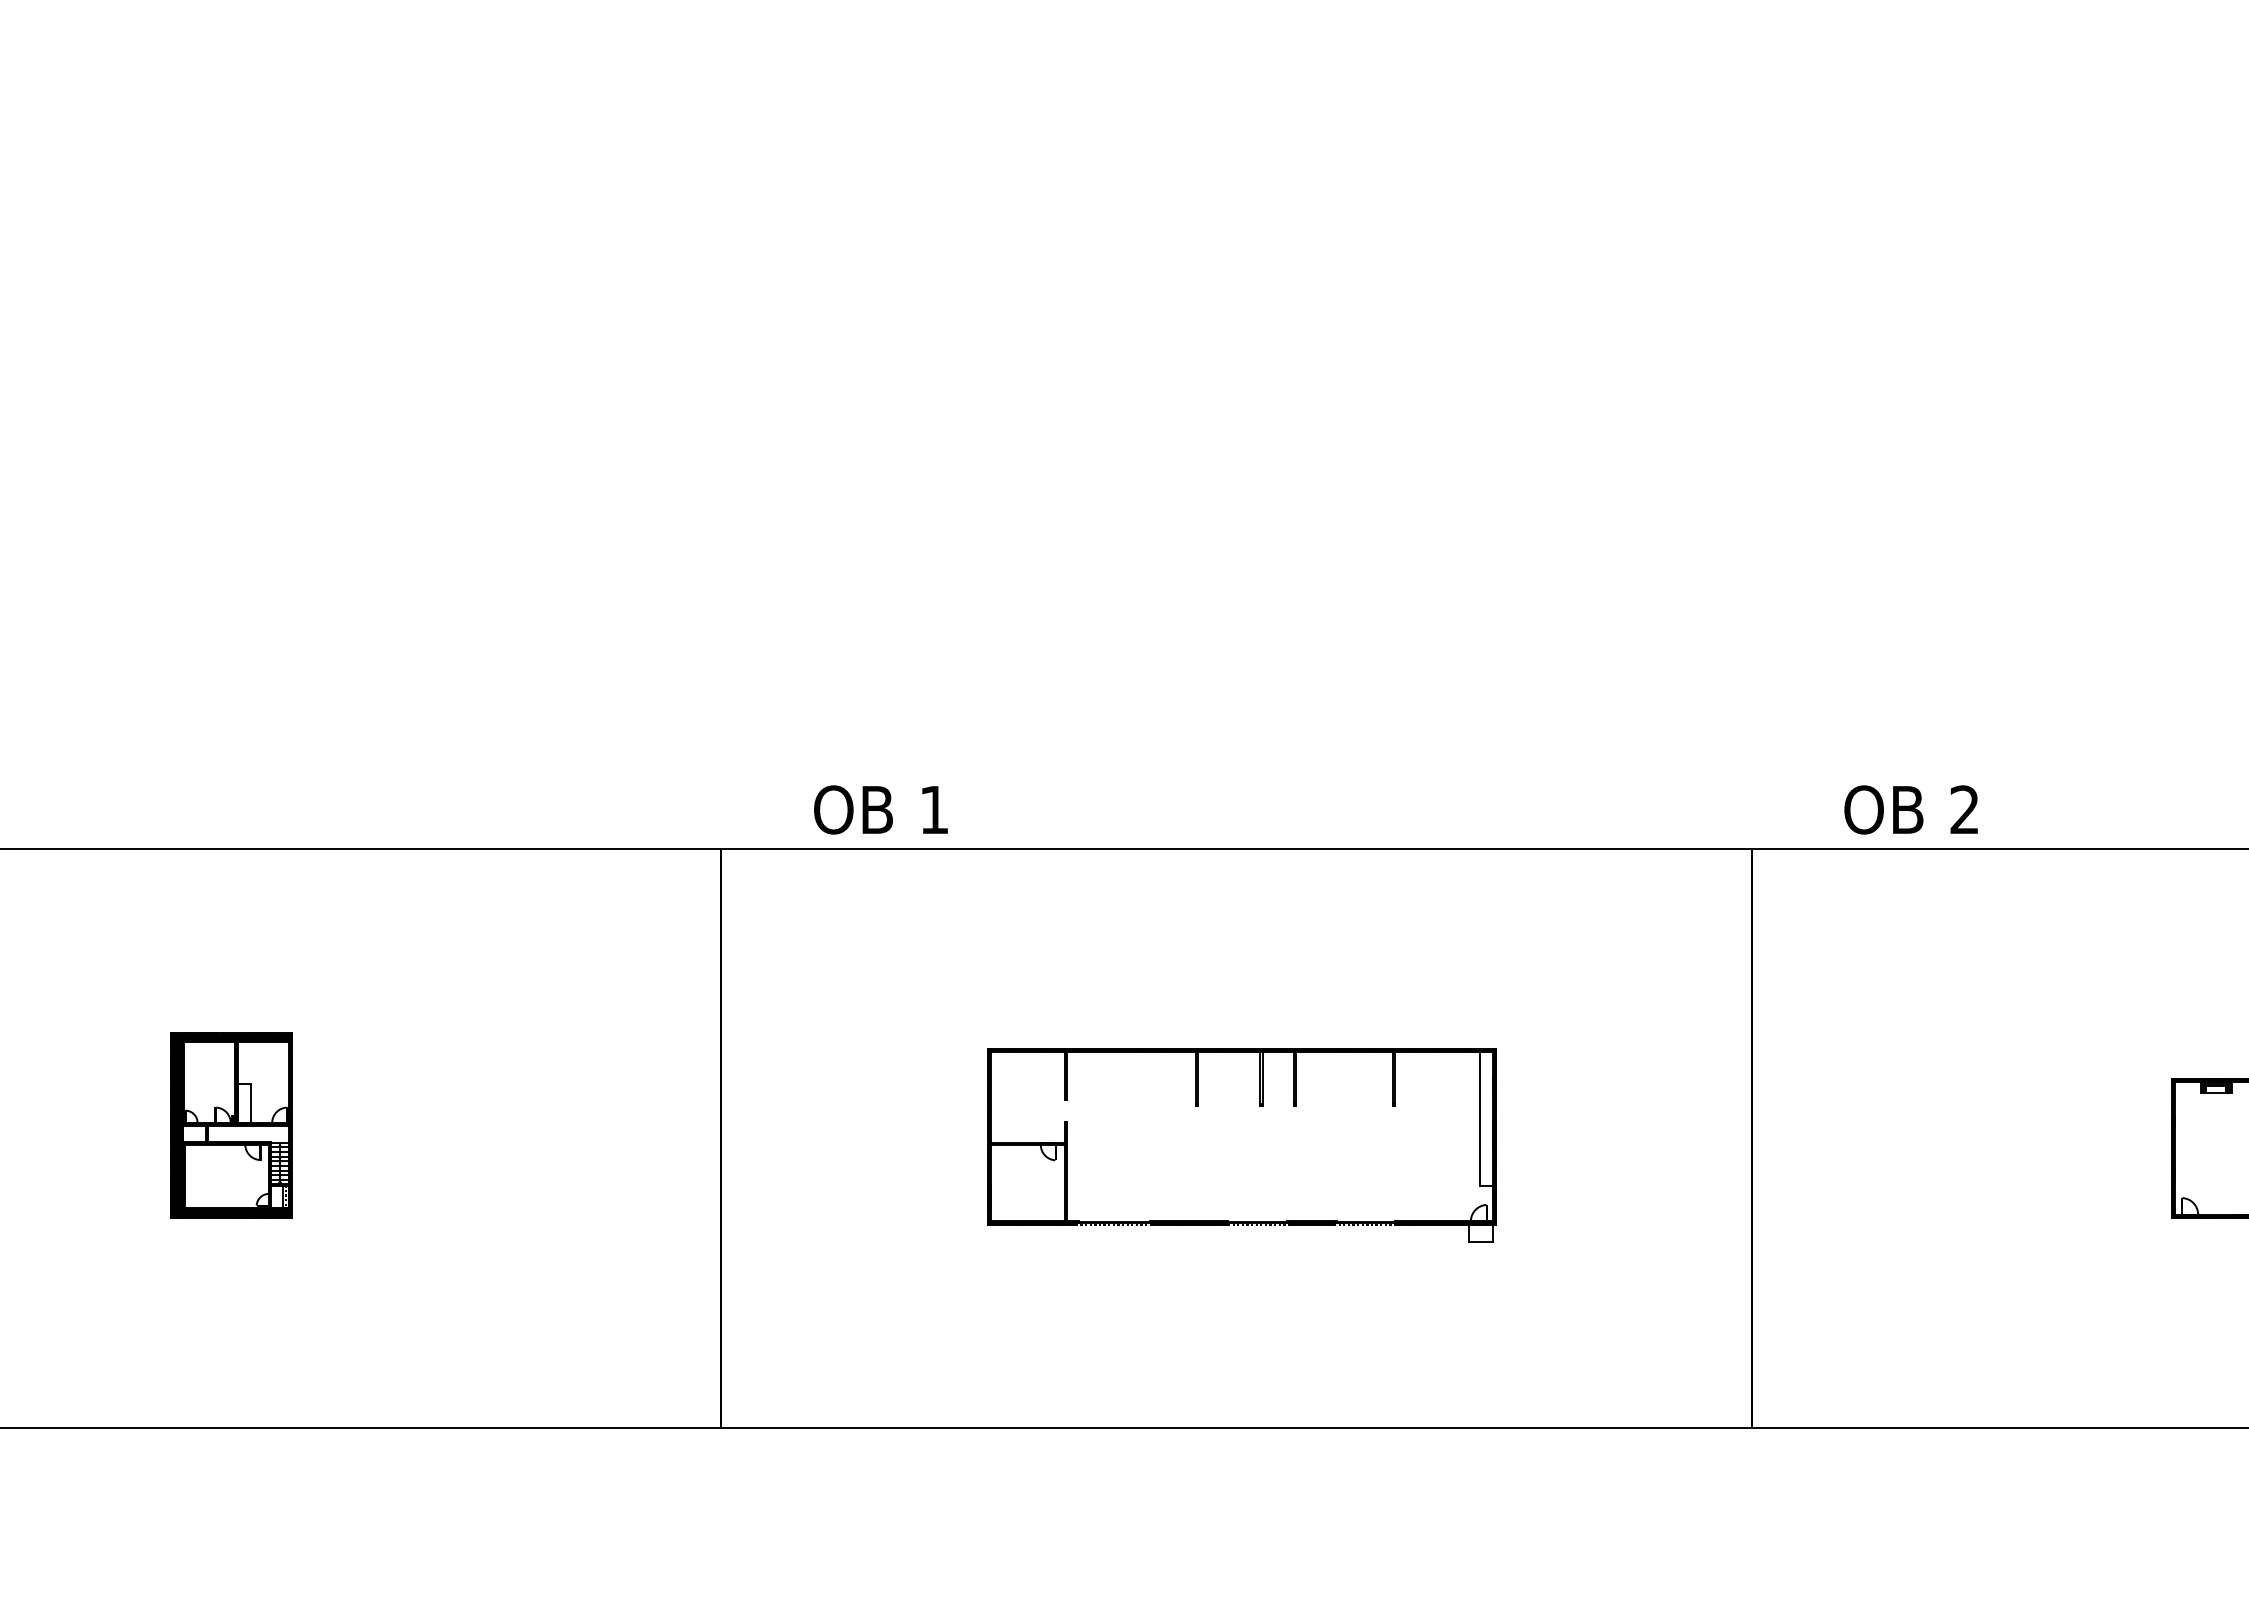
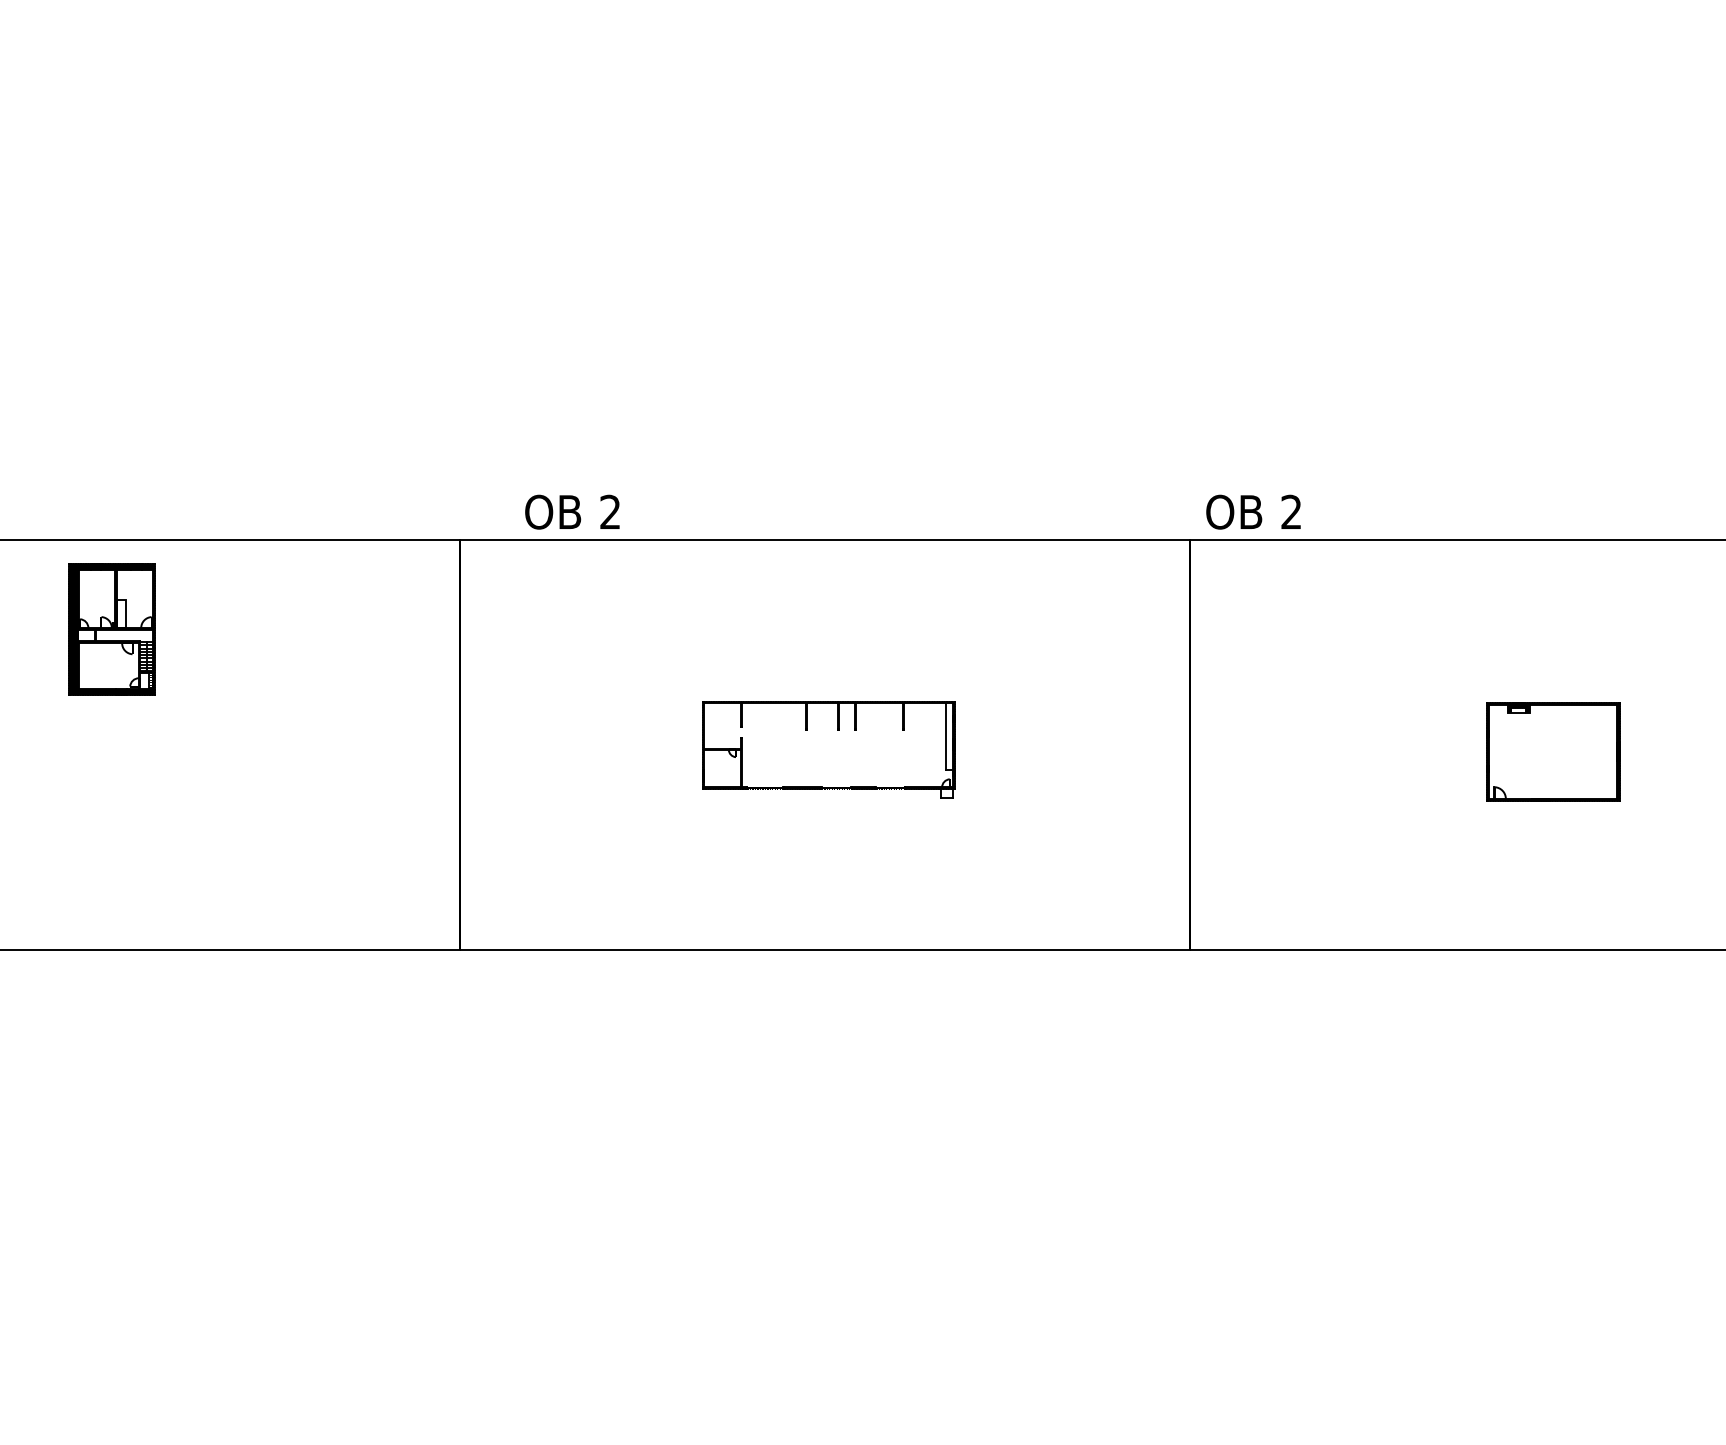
text: (933, 808) -> (609, 511), 1 -> 2
text: (1911, 808) -> (1253, 511), moved
part: (230, 1125) -> (111, 629), moved
part: (1242, 1144) -> (828, 749), size x0.7

